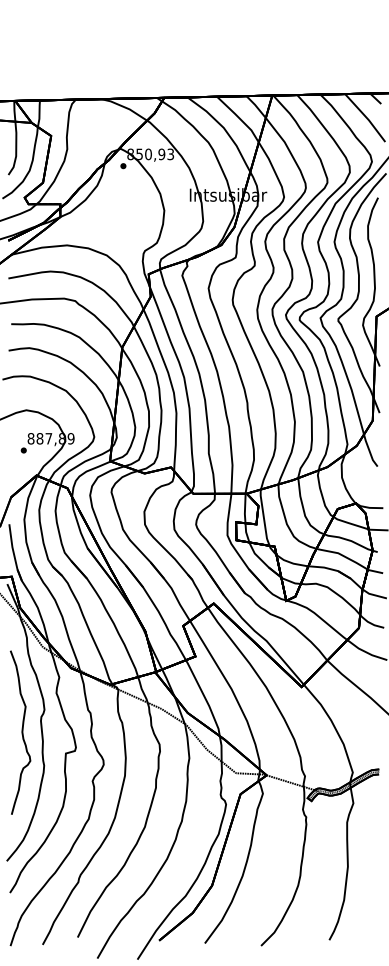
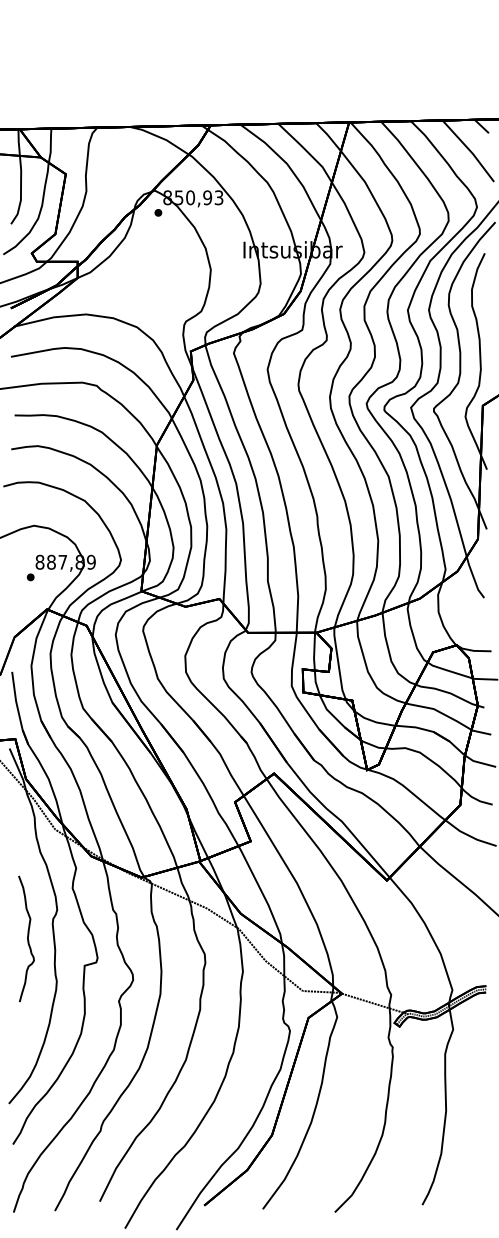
part: (20, 732) -> (26, 938), size x0.6

